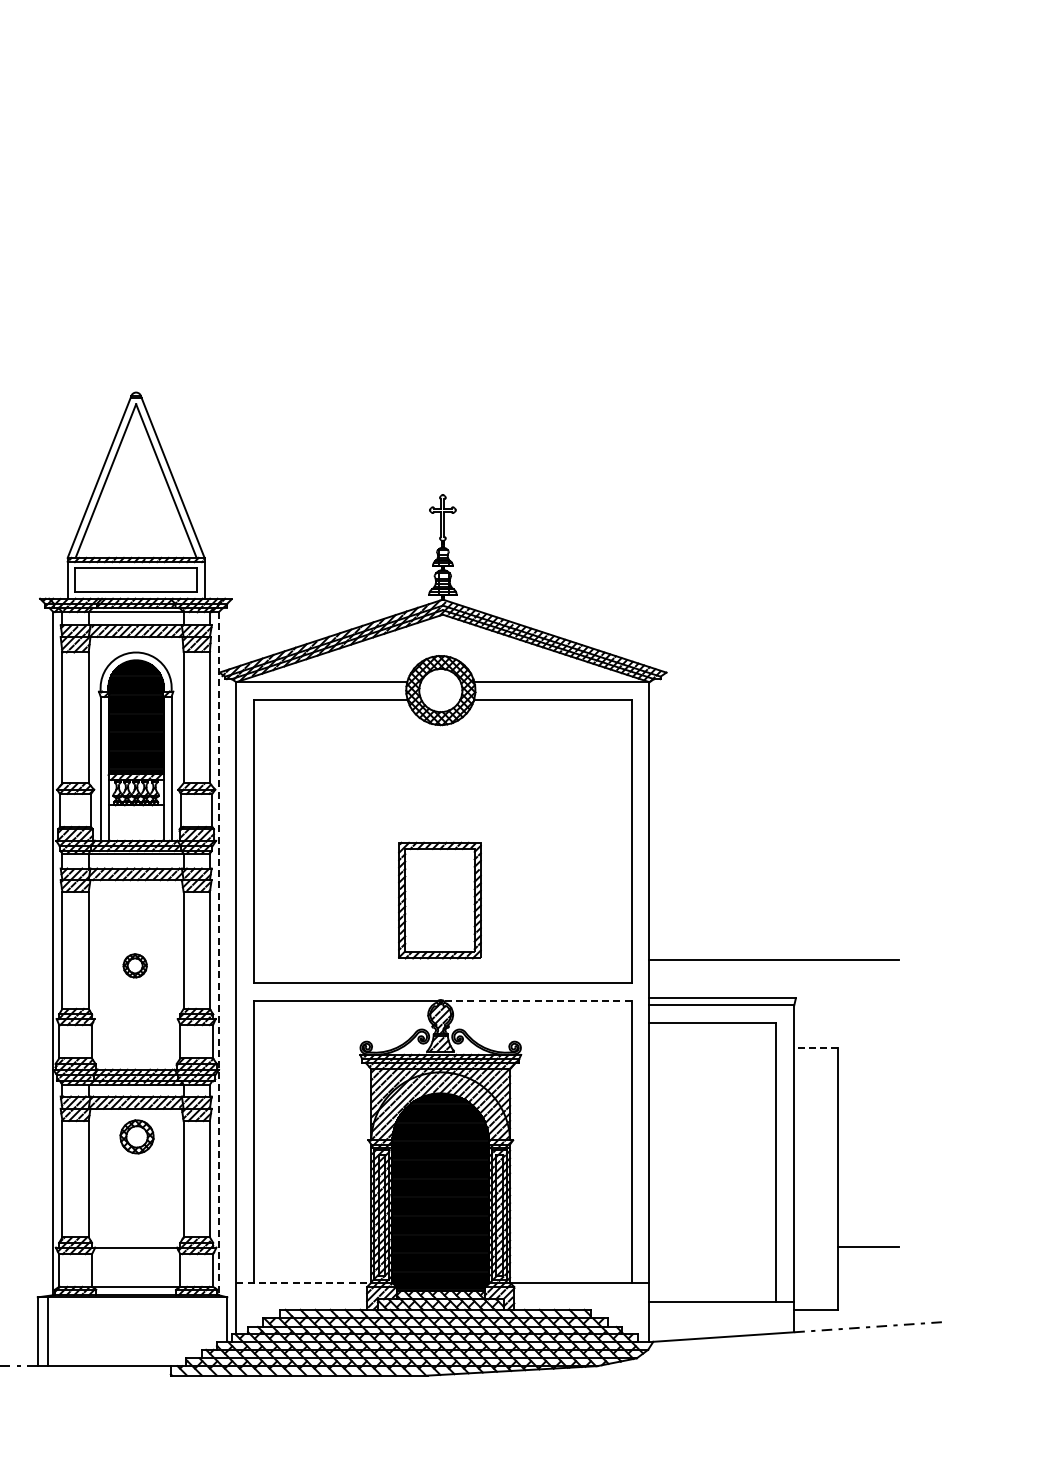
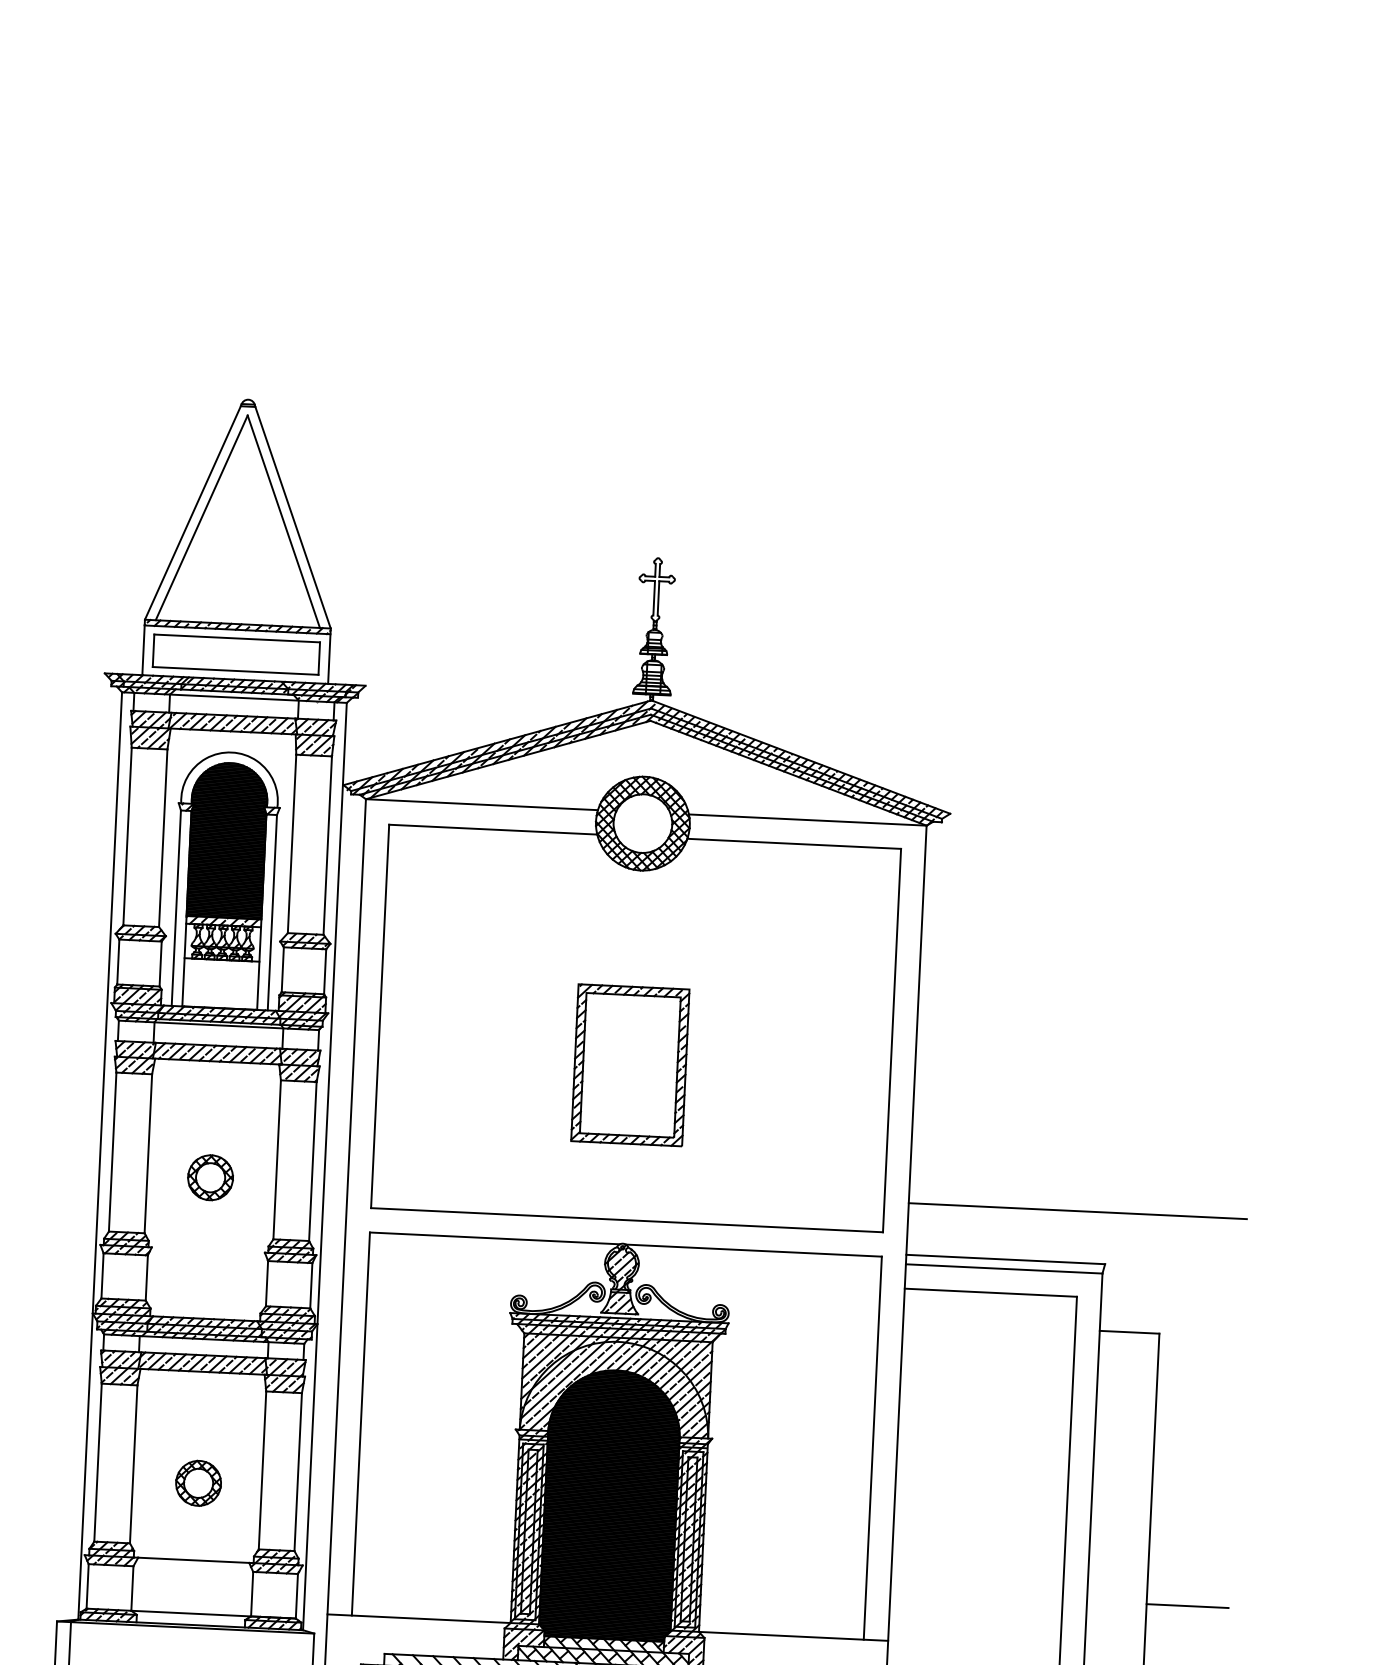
part: (439, 900) -> (629, 1065), moved
line: (218, 953) -> (324, 1166), dashed -> solid
part: (134, 965) -> (209, 1177), size x1.43
line: (536, 1000) -> (752, 1250), dashed -> solid
line: (816, 1047) -> (1129, 1332), dashed -> solid
part: (136, 1136) -> (197, 1482), moved
line: (304, 1282) -> (419, 1618), dashed -> solid

